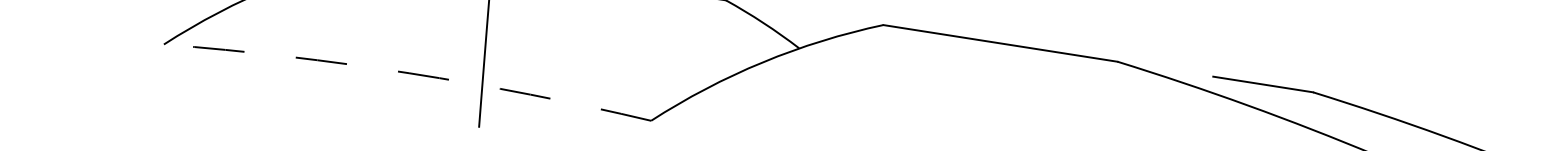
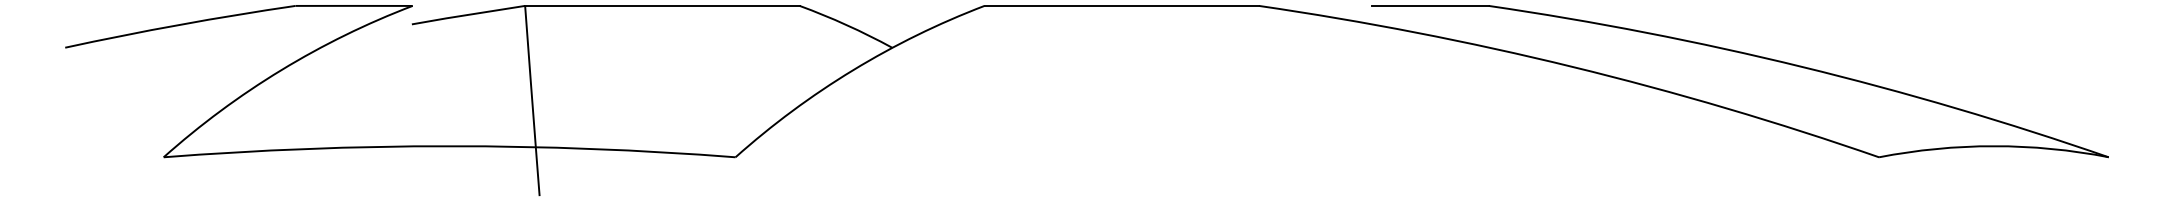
arc: (408, 73) -> (449, 146), dashed -> solid

